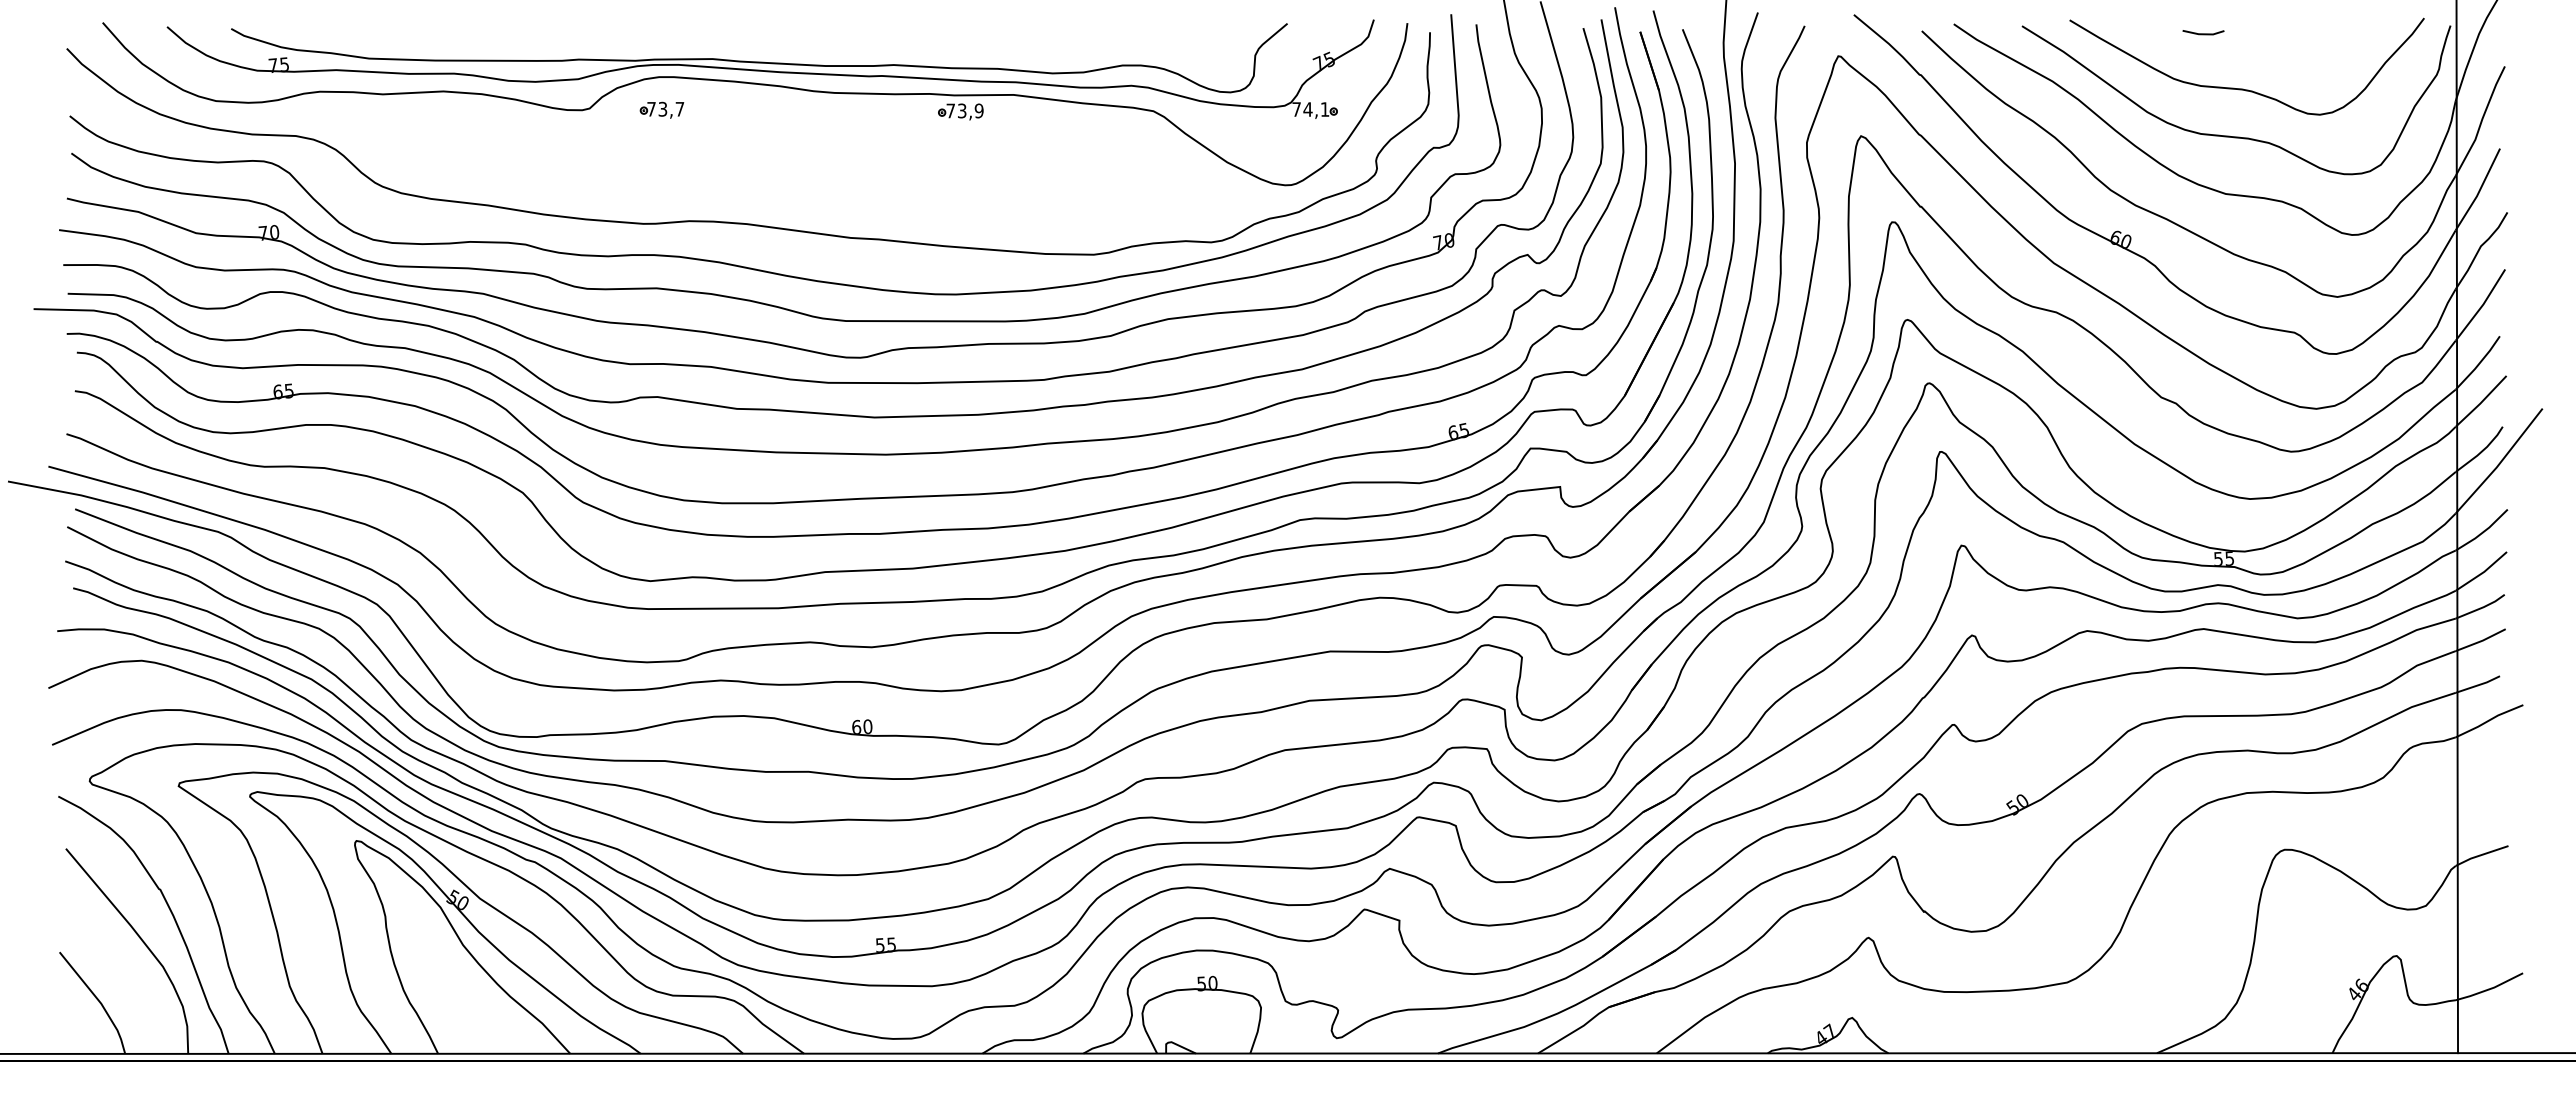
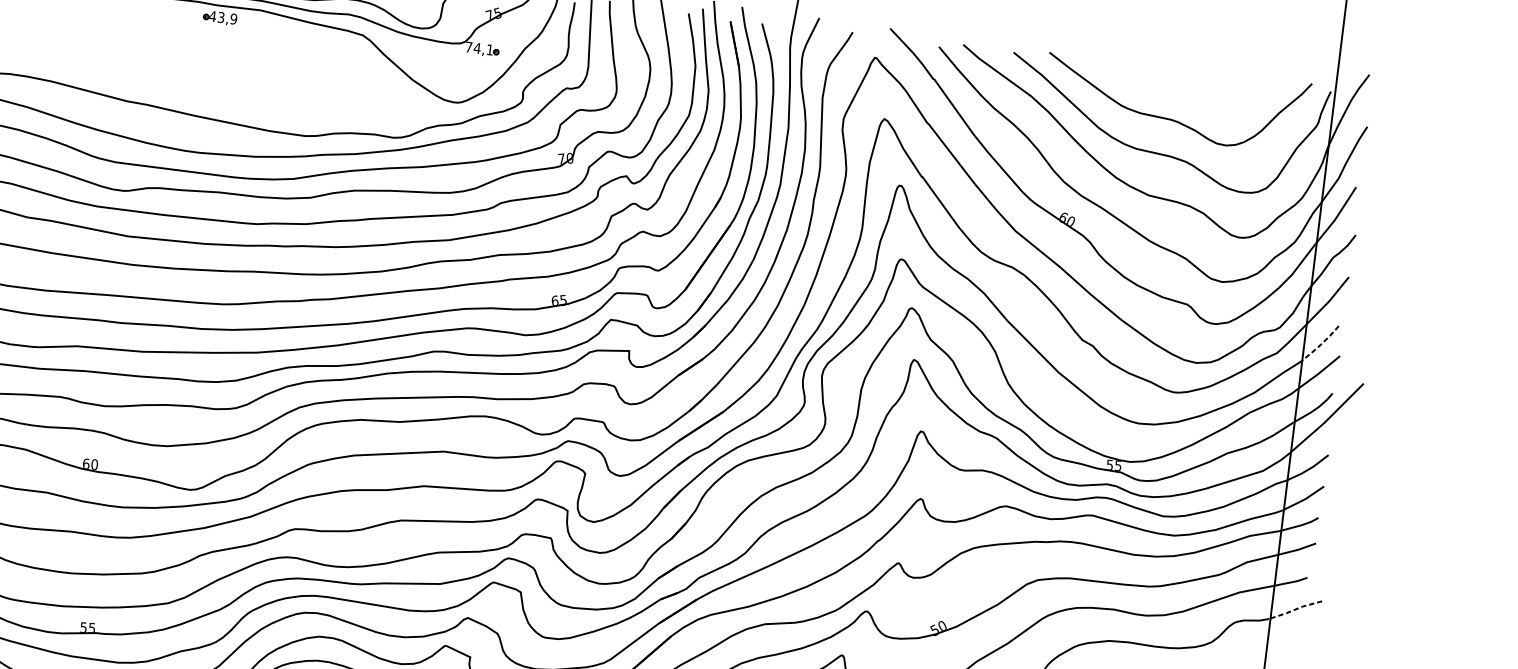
line: (2203, 33) -> (1147, 74), removed
text: (950, 110) -> (212, 16), 73,9 -> 43,9
line: (2478, 364) -> (1320, 345), solid -> dashed
line: (2488, 720) -> (1294, 609), solid -> dashed

